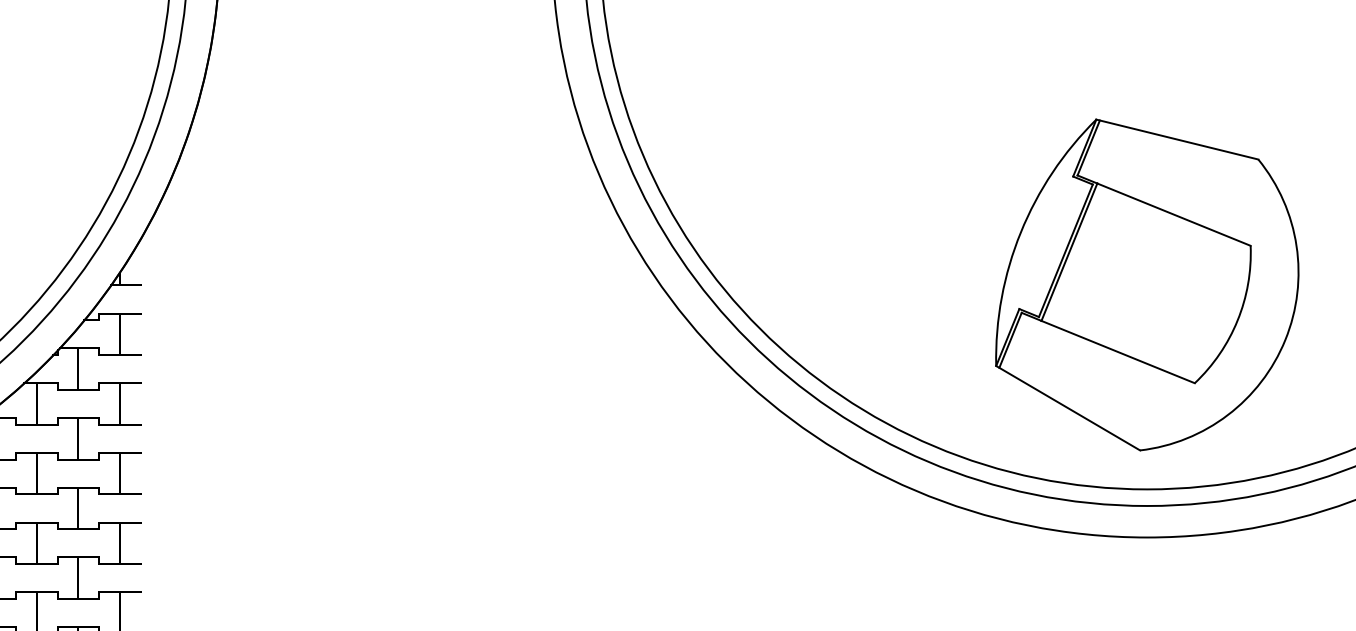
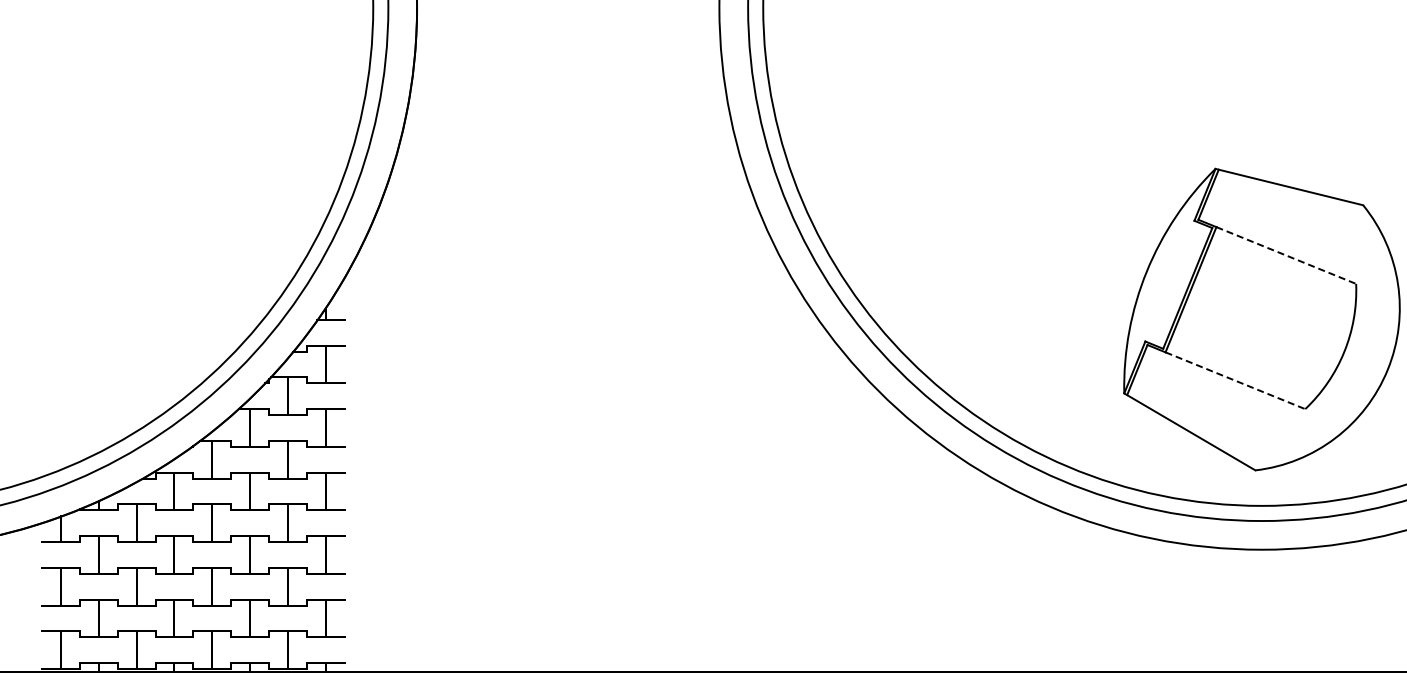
line: (1174, 214) -> (1286, 255), solid -> dashed
line: (1118, 351) -> (1235, 380), solid -> dashed

